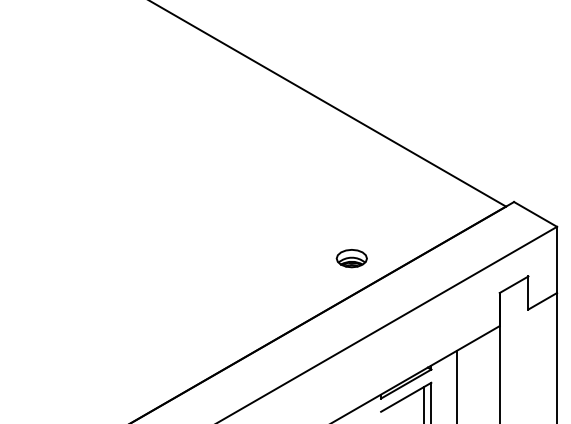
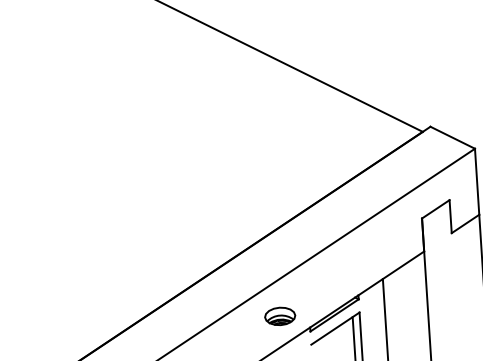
part: (351, 258) -> (279, 316), moved

